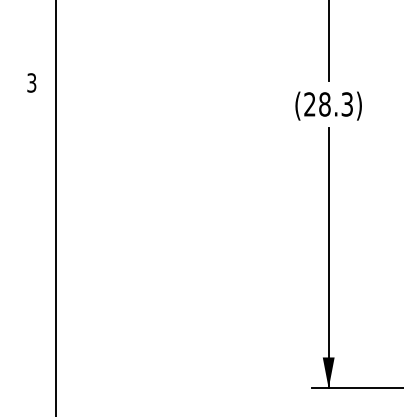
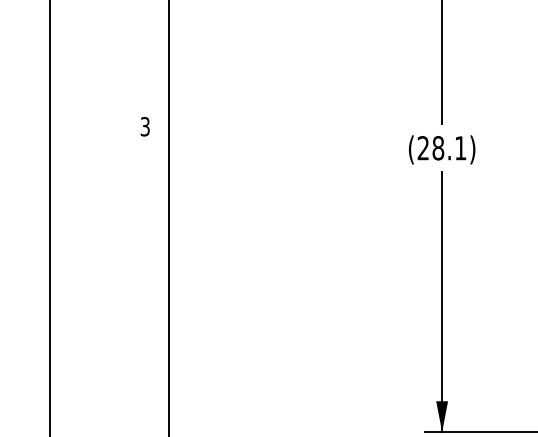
text: (347, 104) -> (460, 148), (28.3) -> (28.1)

